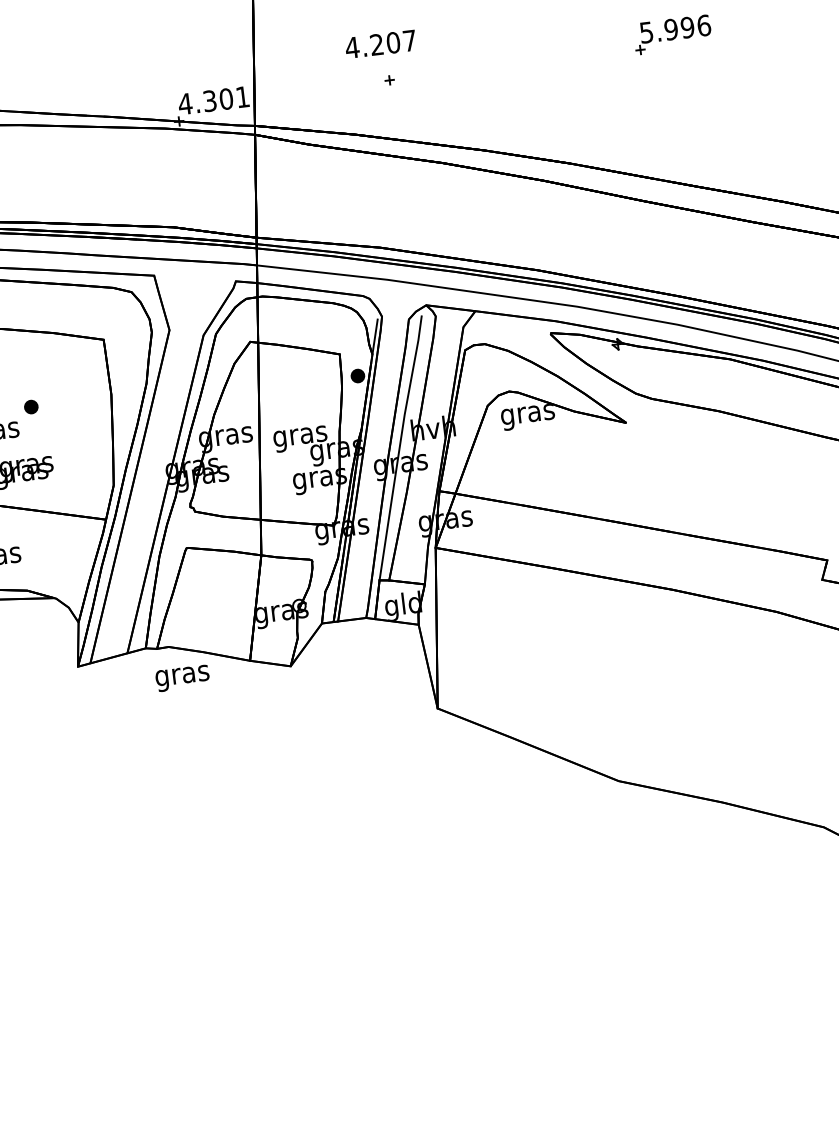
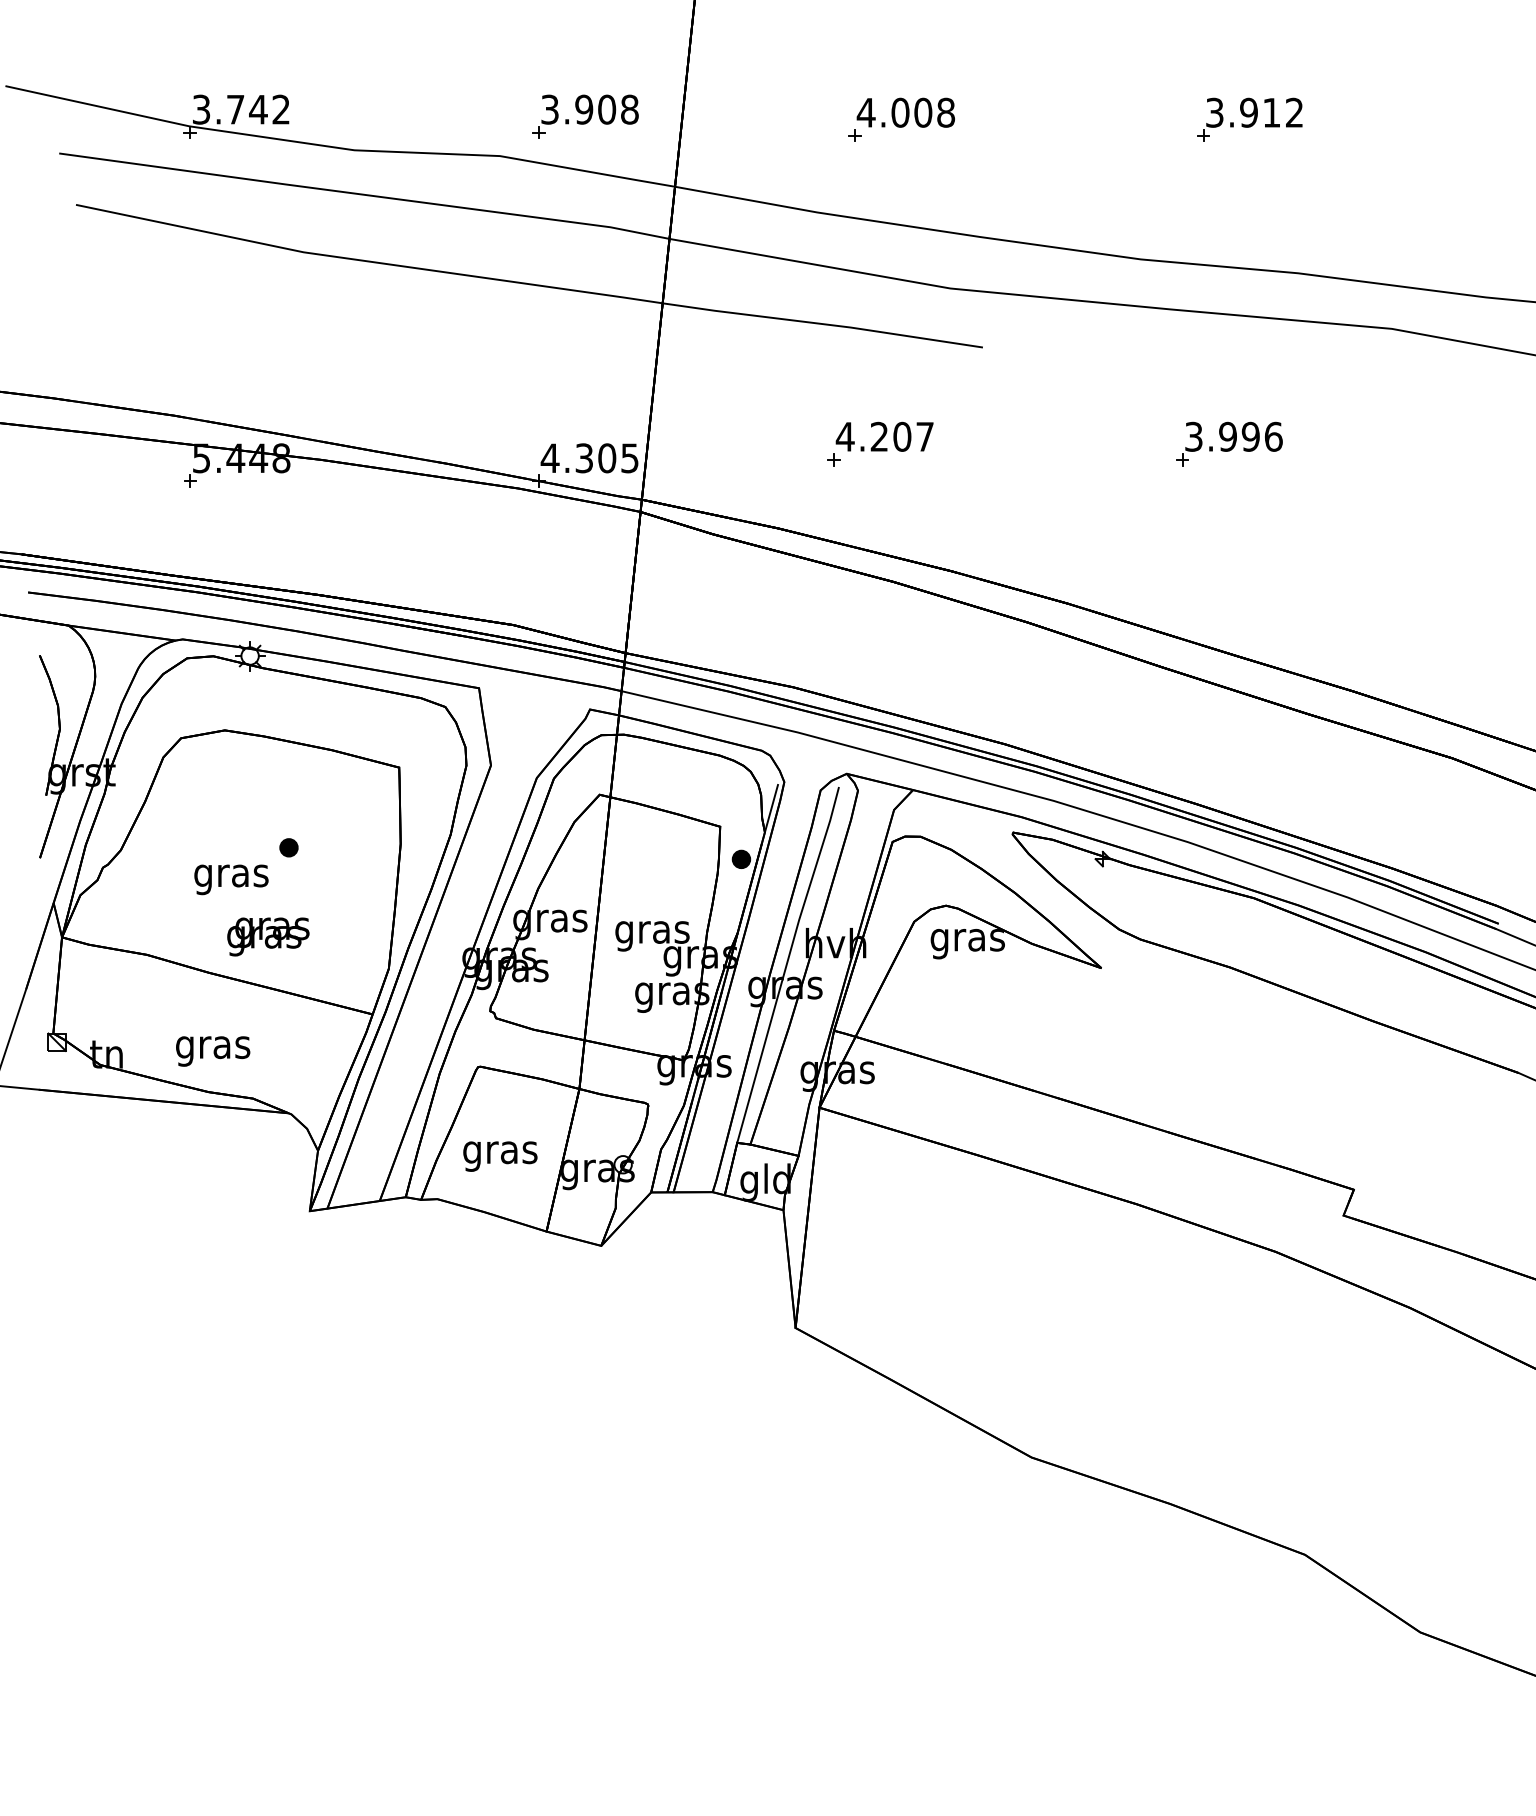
text: (647, 32) -> (1194, 436), 5.996 -> 3.996
text: (380, 44) -> (884, 436), moved
text: (242, 97) -> (629, 458), 4.301 -> 4.305
text: (182, 678) -> (500, 1156), moved

